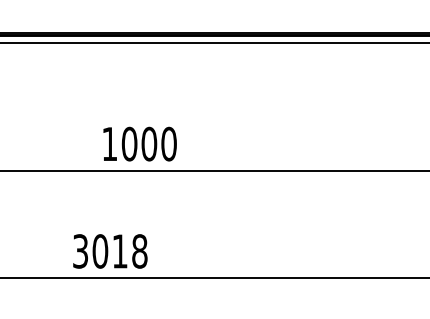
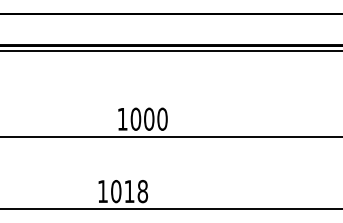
text: (79, 251) -> (102, 191), 3018 -> 1018

